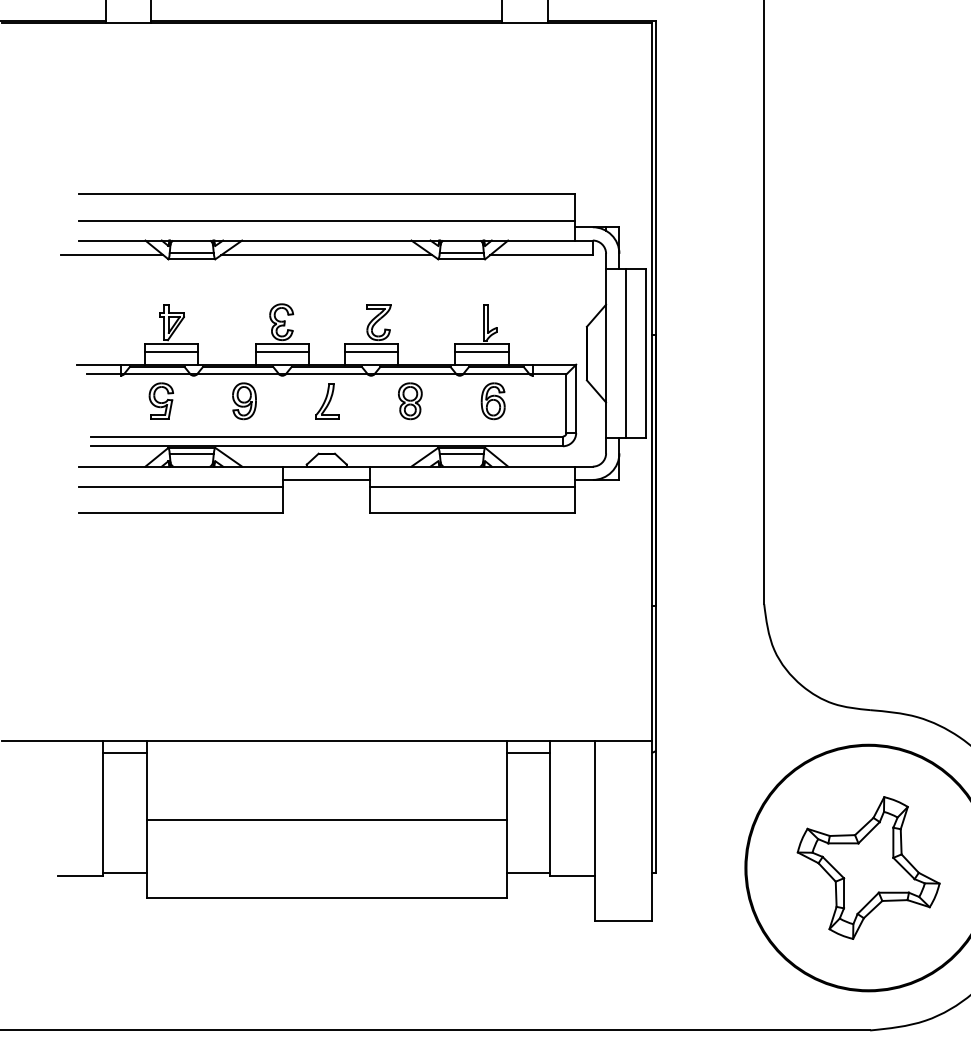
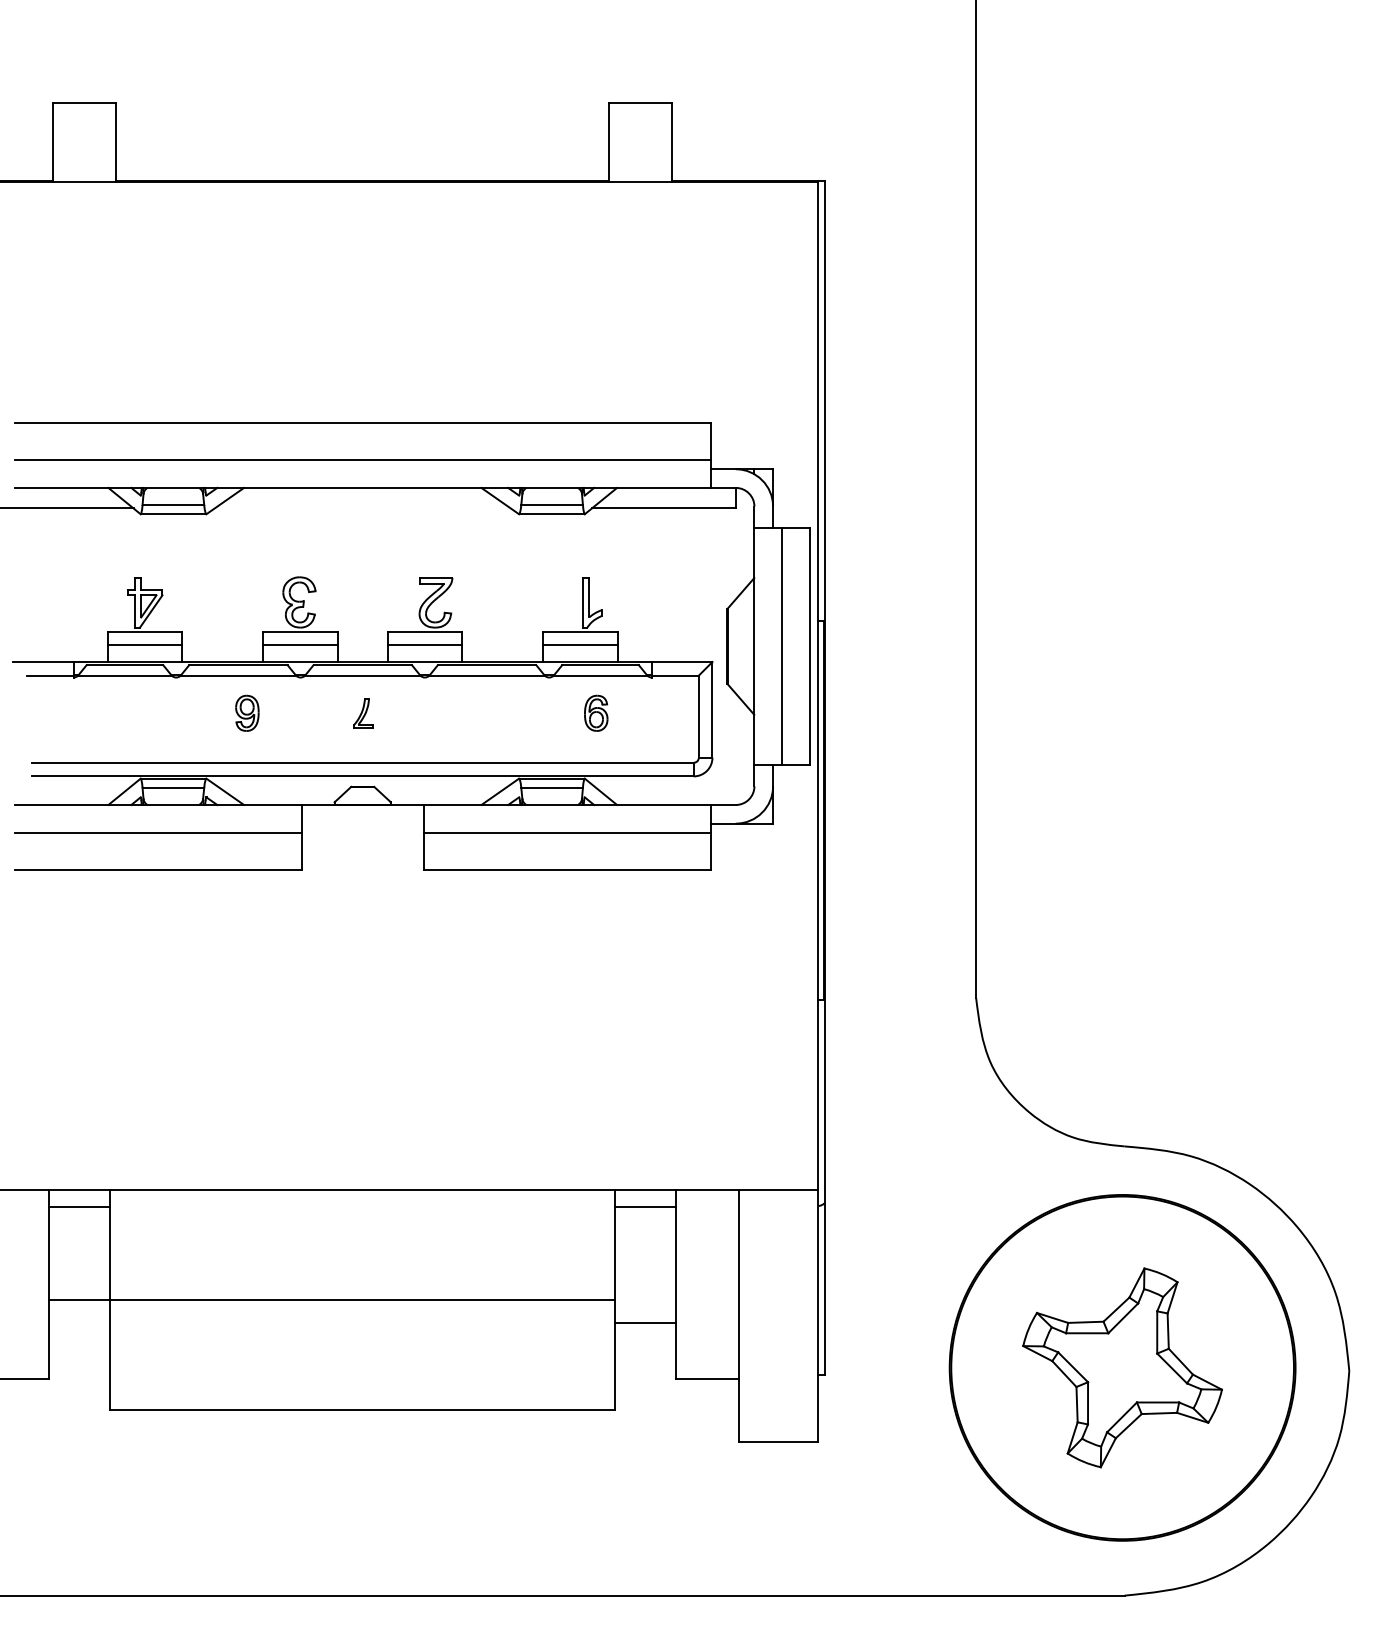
line: (326, 255) -> (362, 508), removed
part: (161, 400) -> (130, 712), removed
part: (244, 401) -> (247, 713), size x0.7
part: (327, 401) -> (363, 713), size x0.6
part: (410, 401) -> (479, 713), removed
part: (493, 401) -> (596, 713), size x0.7
line: (326, 479) -> (362, 823), removed
line: (124, 872) -> (79, 1299), moved
line: (528, 872) -> (645, 1322), moved

